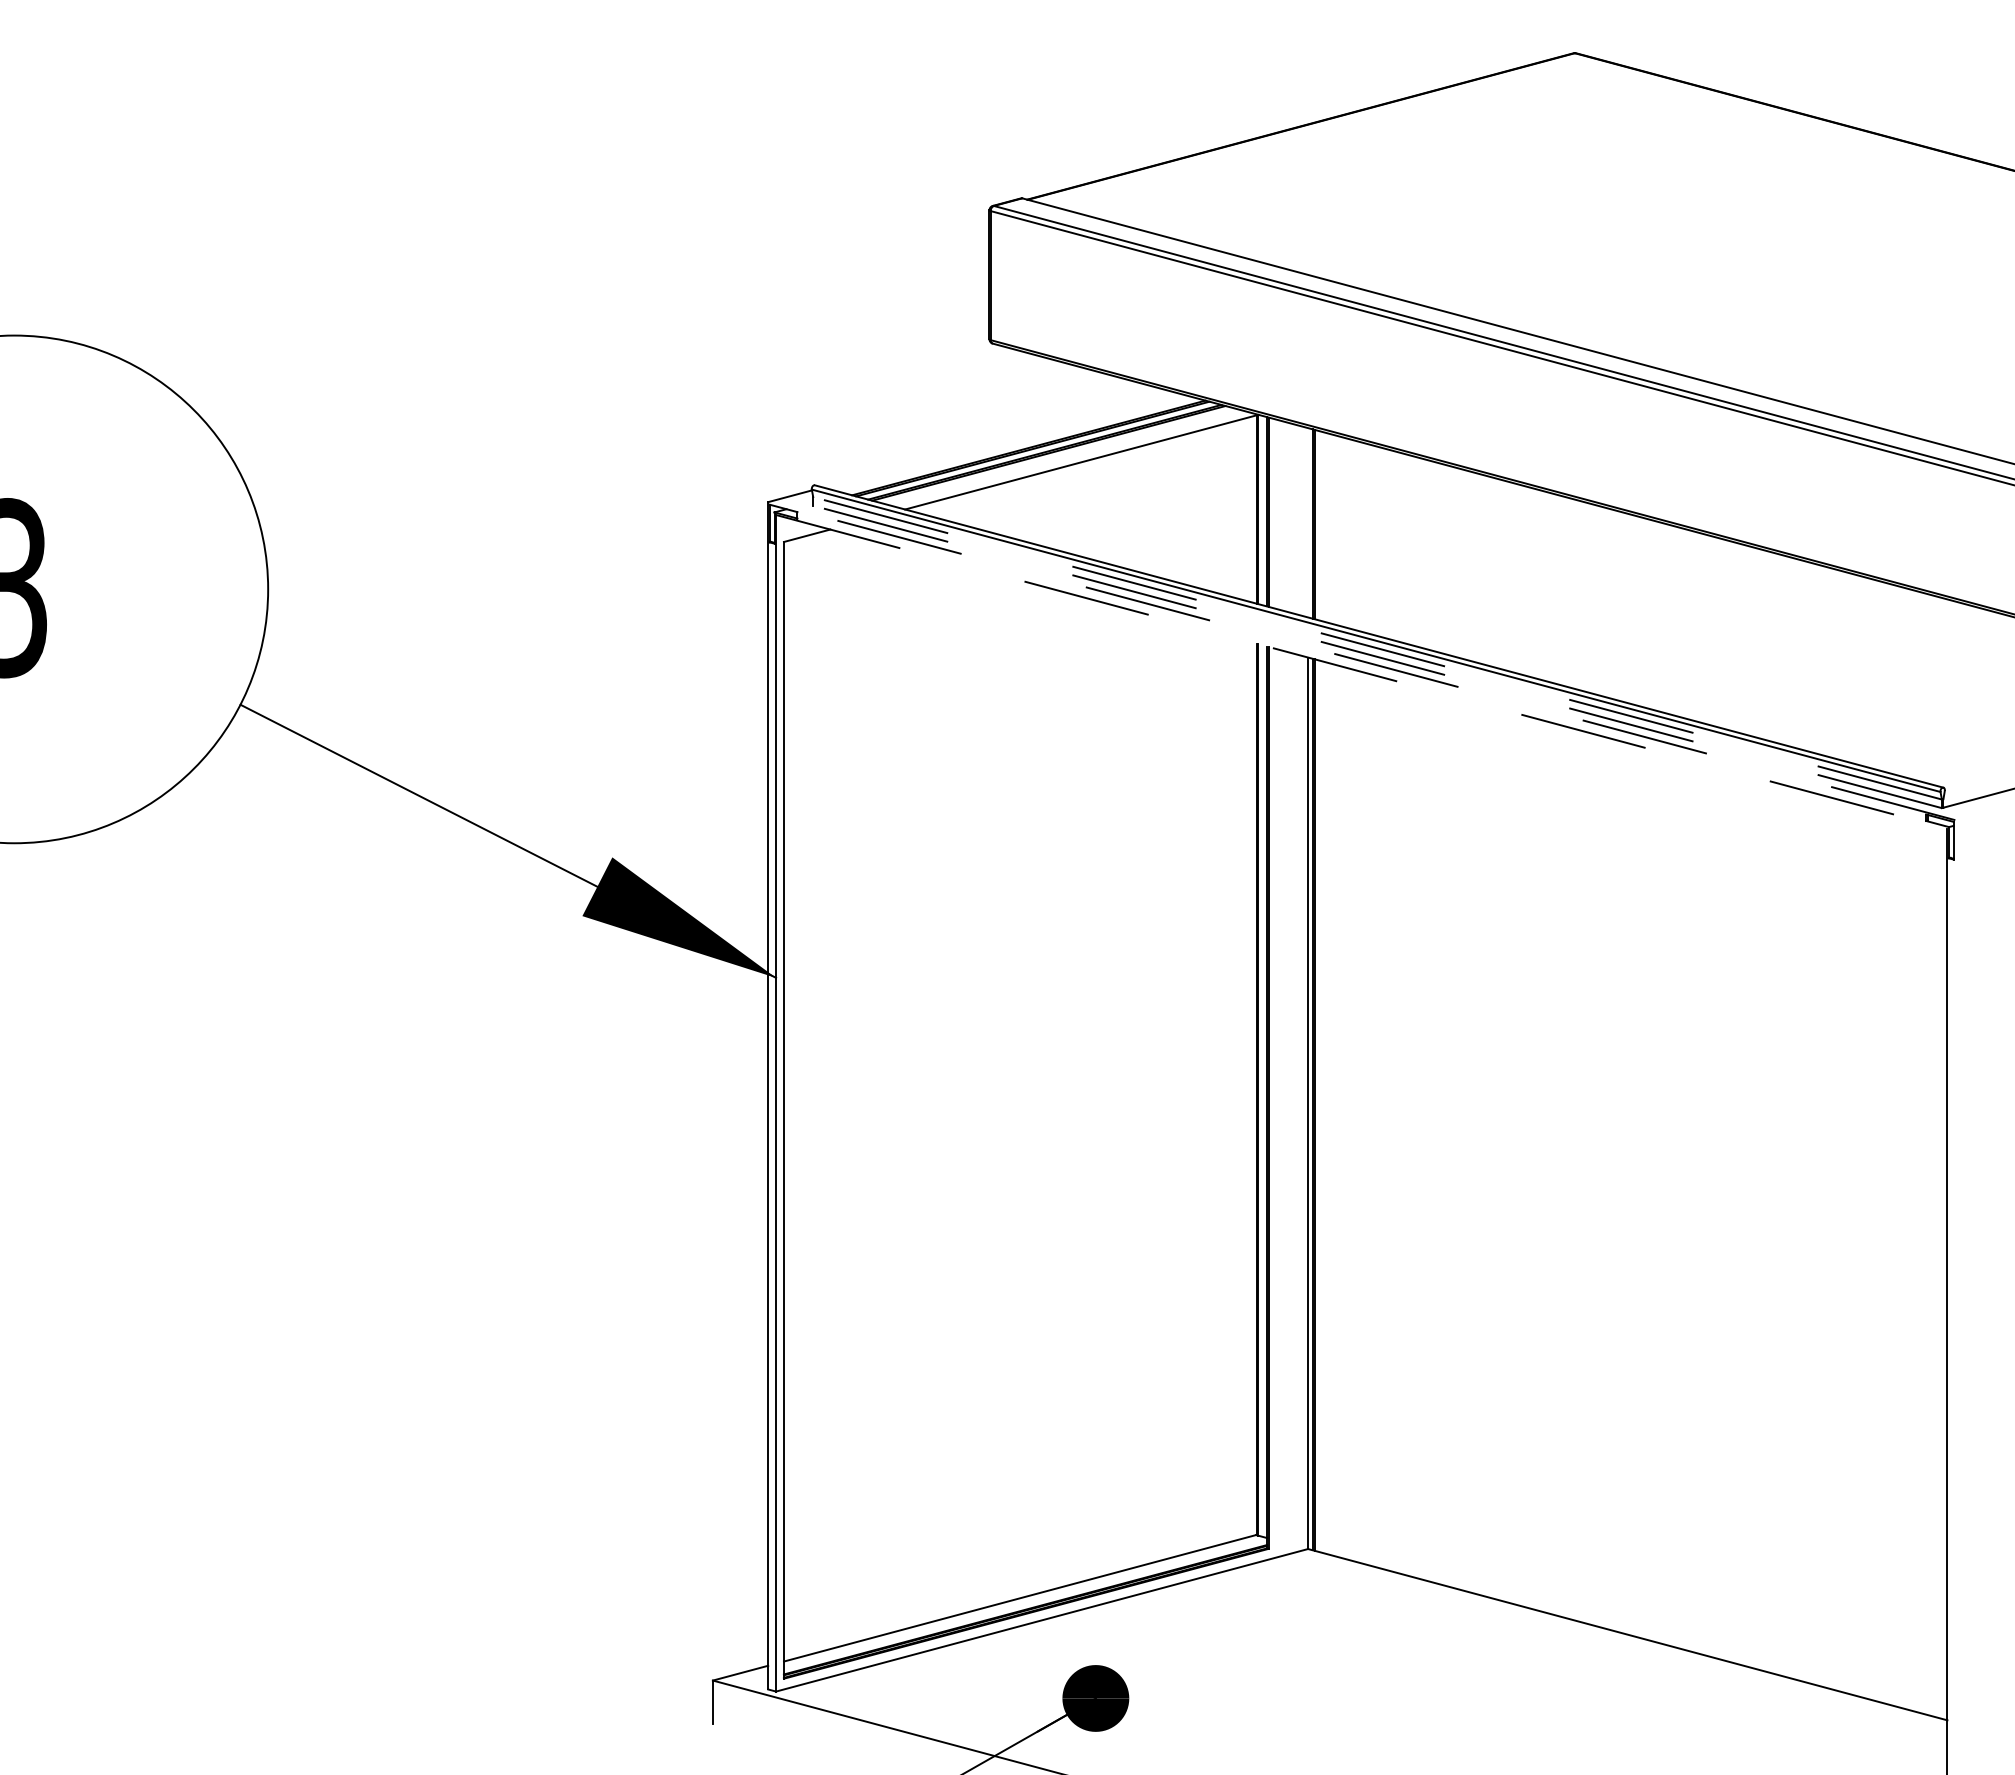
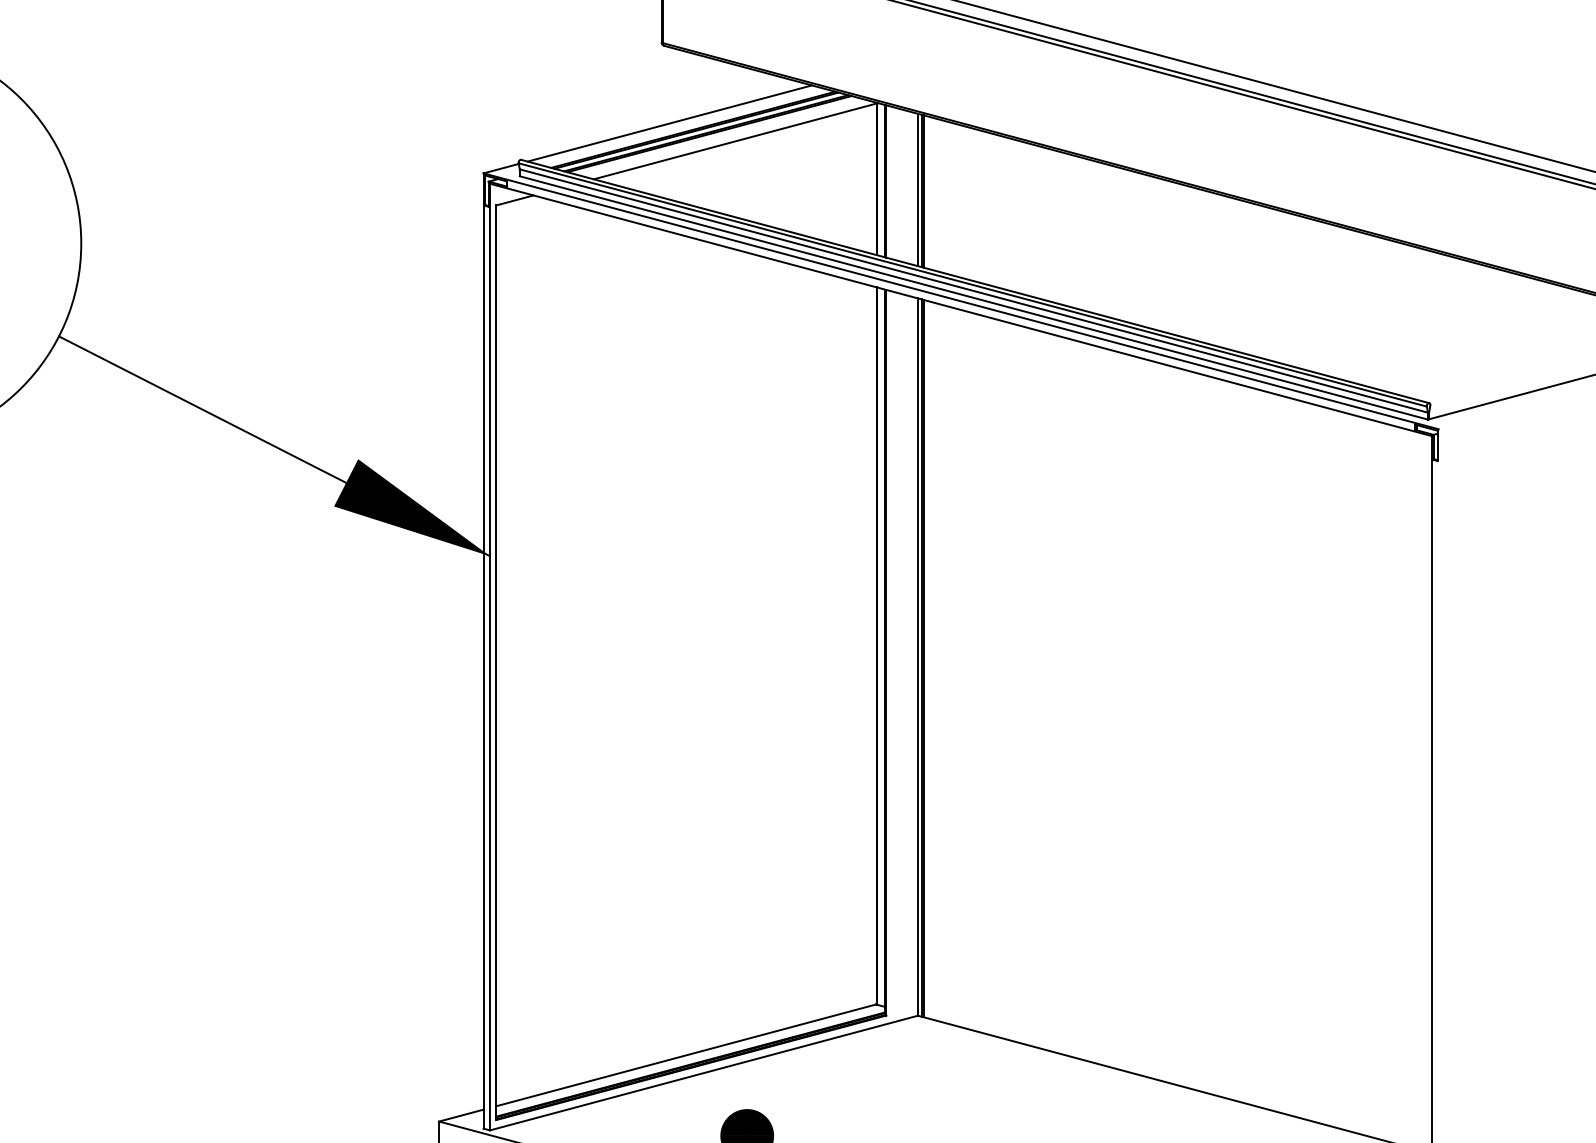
line: (999, 439) -> (669, 122), added
line: (1308, 522) -> (918, 189), added
line: (1377, 648) -> (973, 291), dashed -> solid
line: (1377, 656) -> (973, 297), dashed -> solid
line: (1361, 661) -> (960, 301), dashed -> solid
line: (1362, 672) -> (961, 310), dashed -> solid

